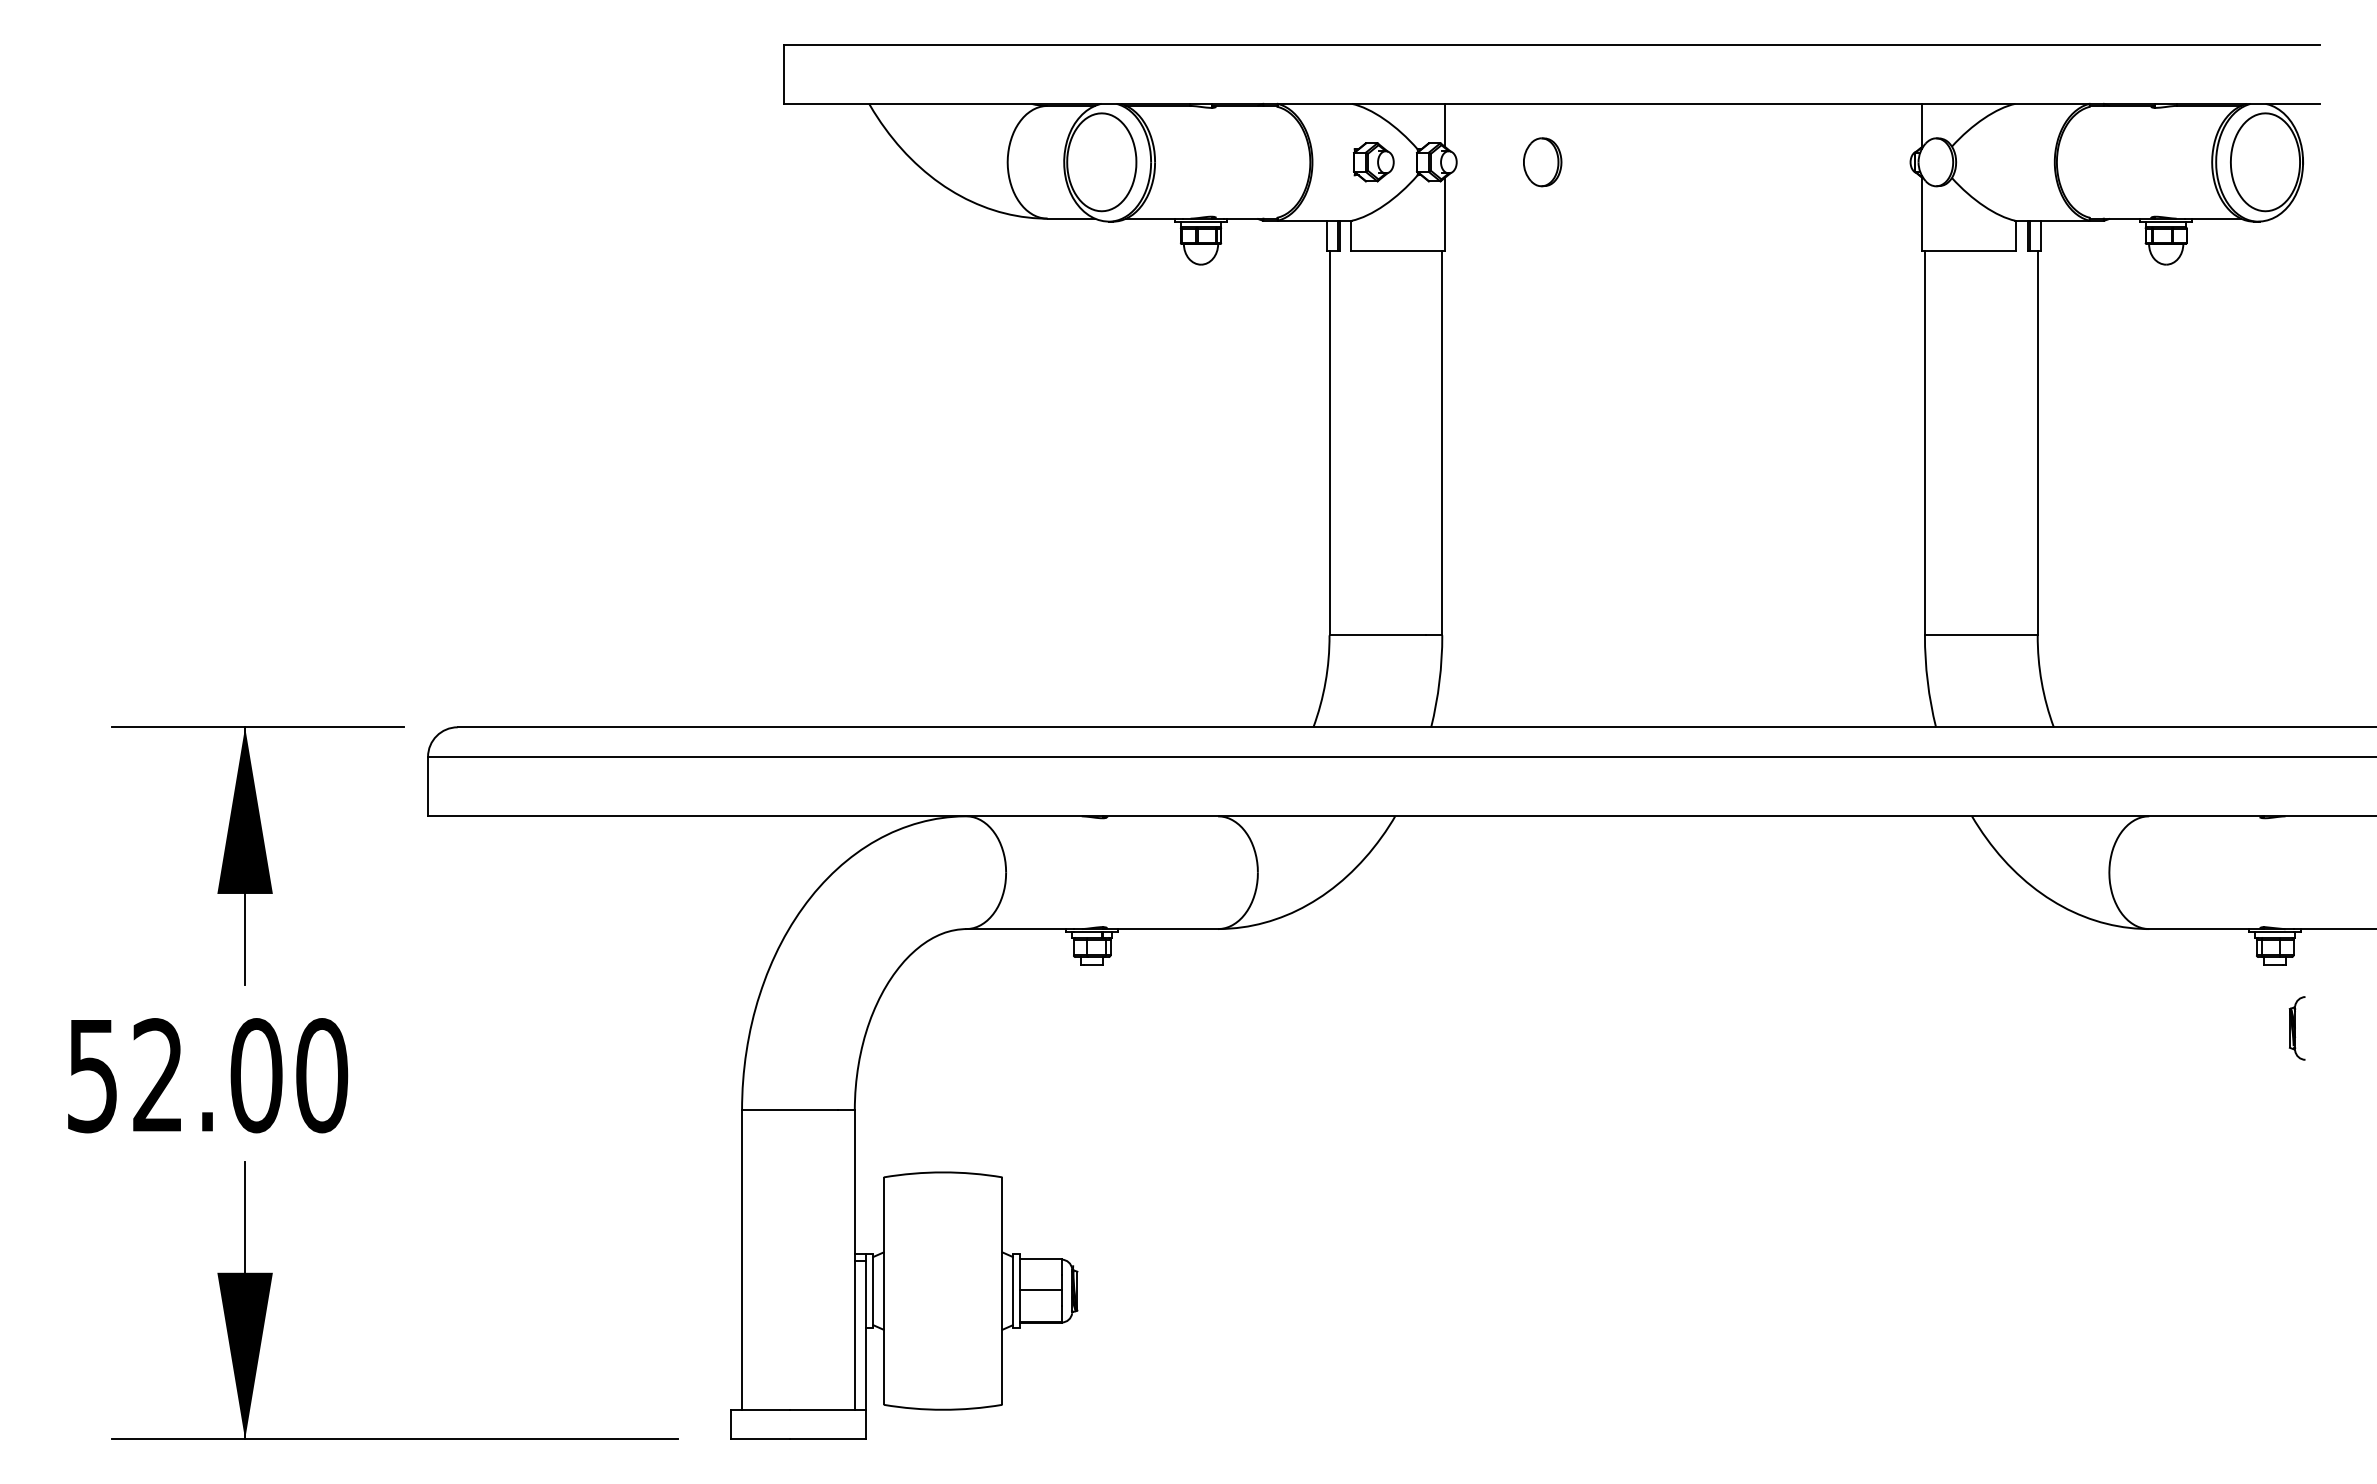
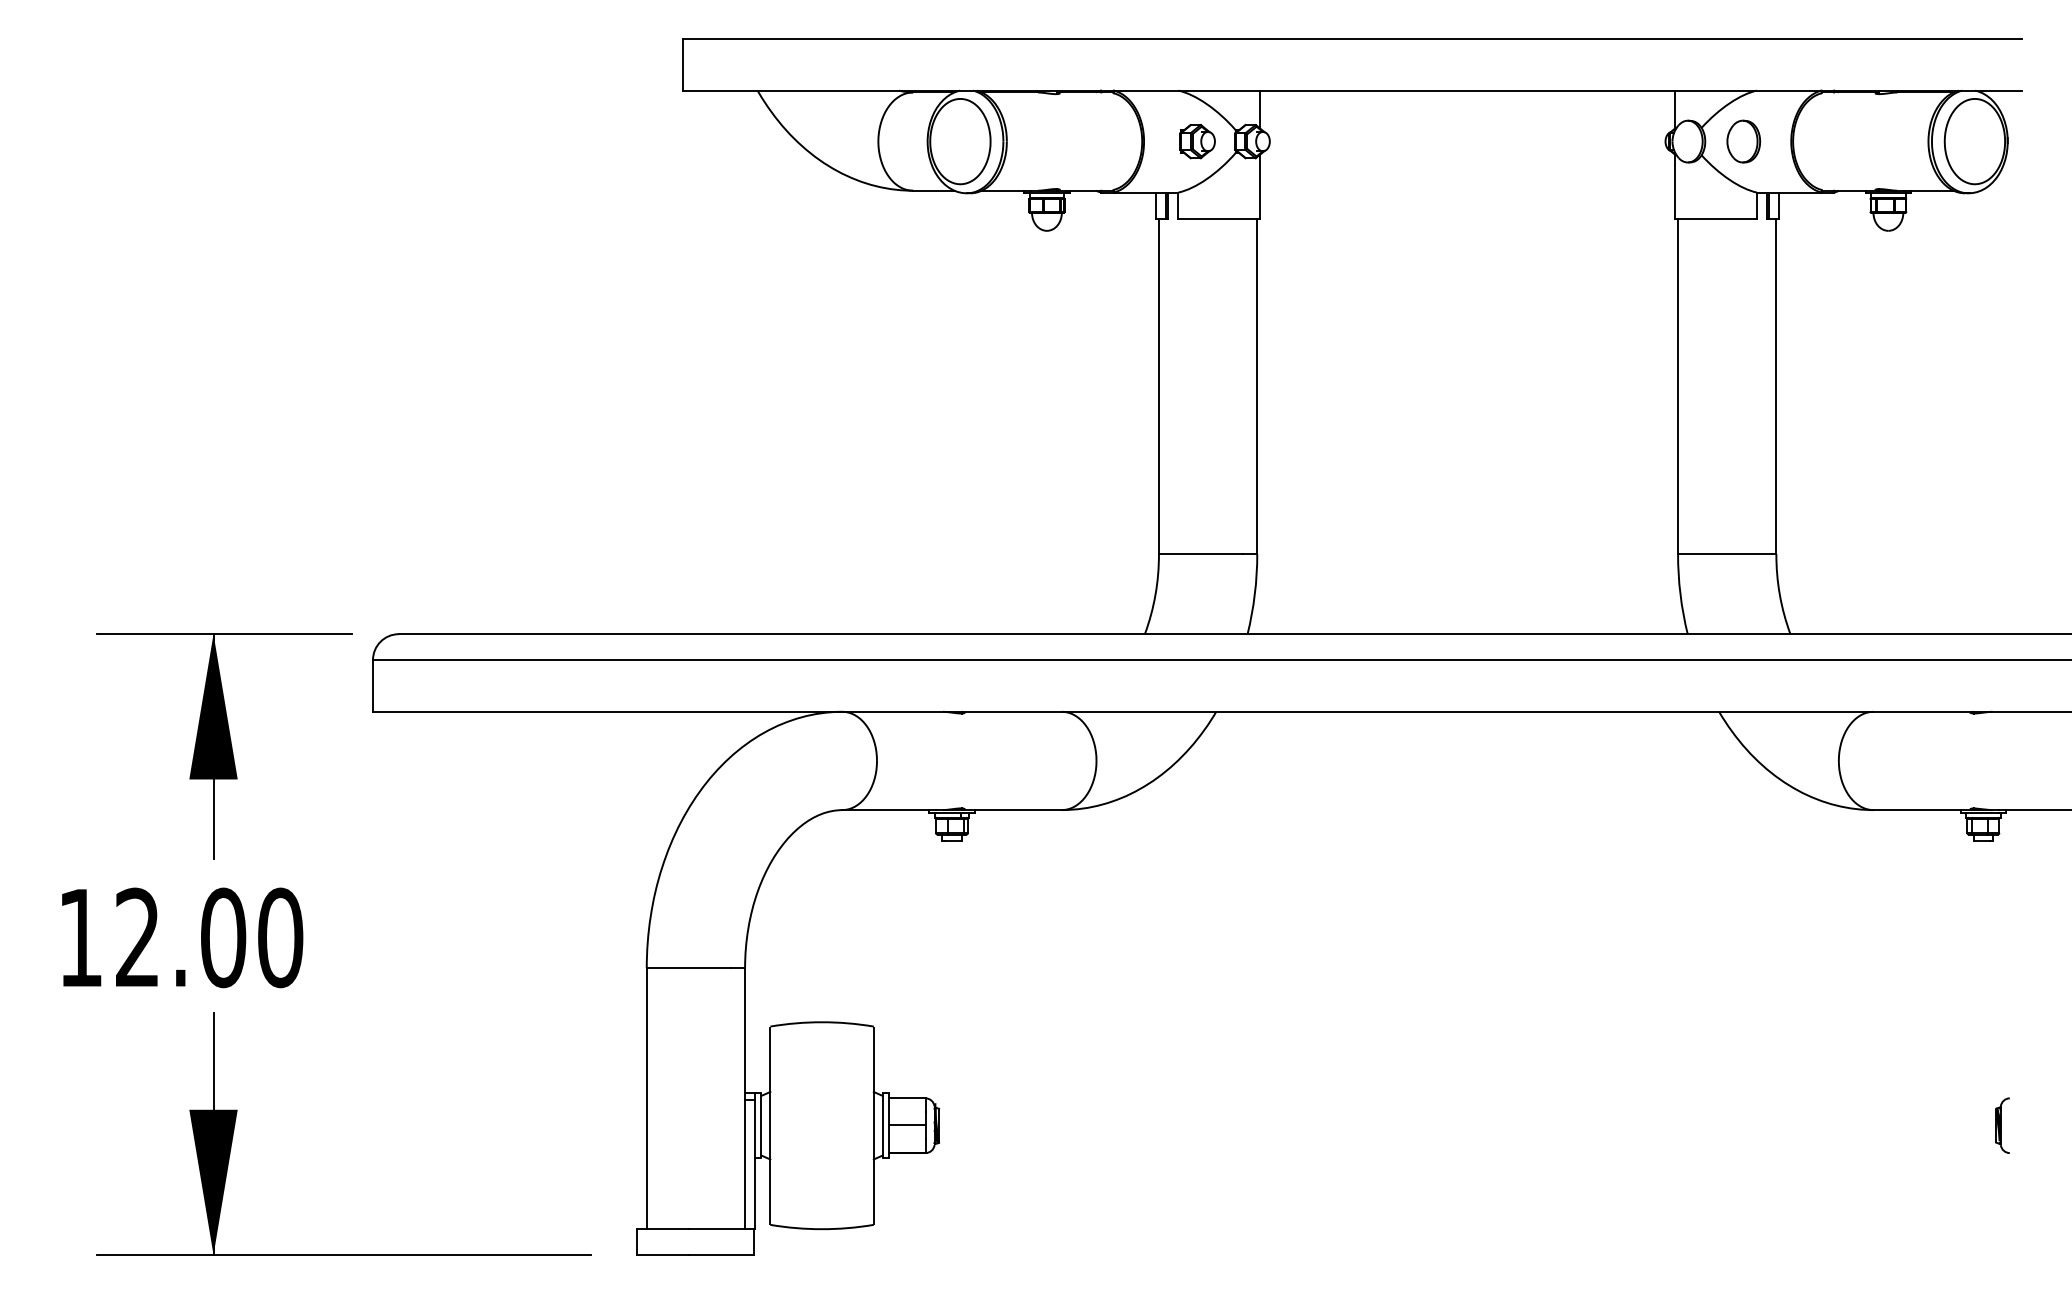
part: (1542, 162) -> (1743, 141), moved
part: (2297, 1028) -> (2002, 1125), moved
text: (92, 1076) -> (80, 938), 52.00 -> 12.00

